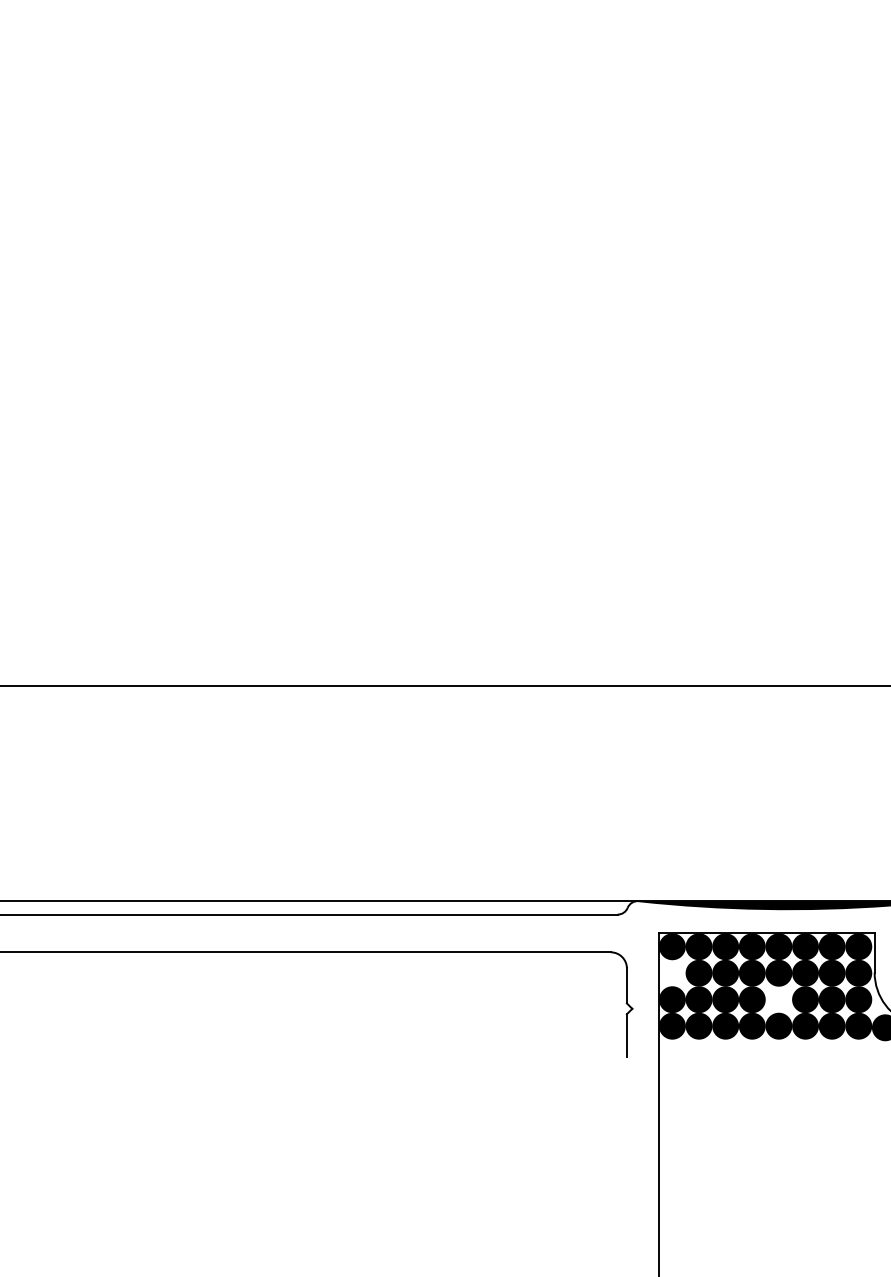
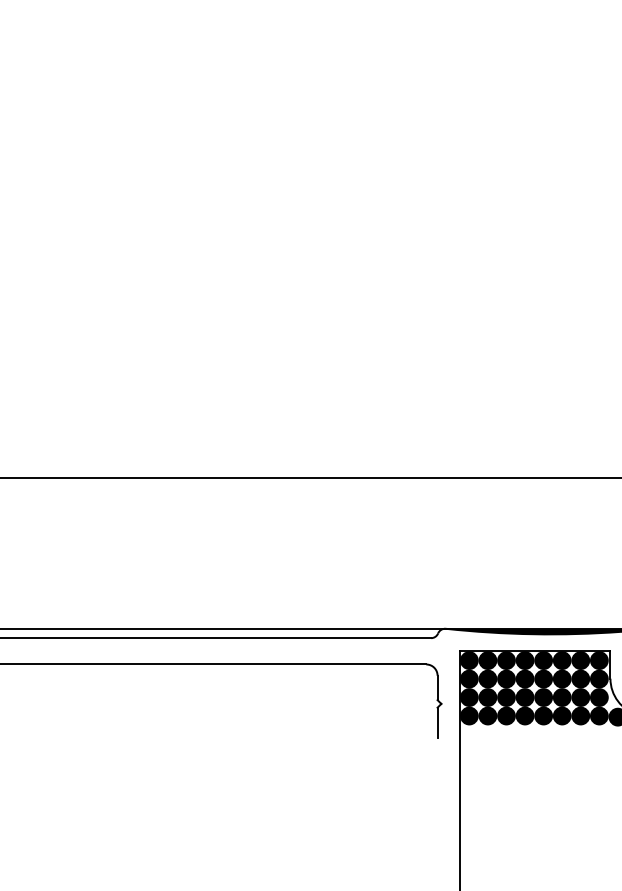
fill: (671, 972) -> (468, 678), added
fill: (778, 999) -> (543, 697), added

